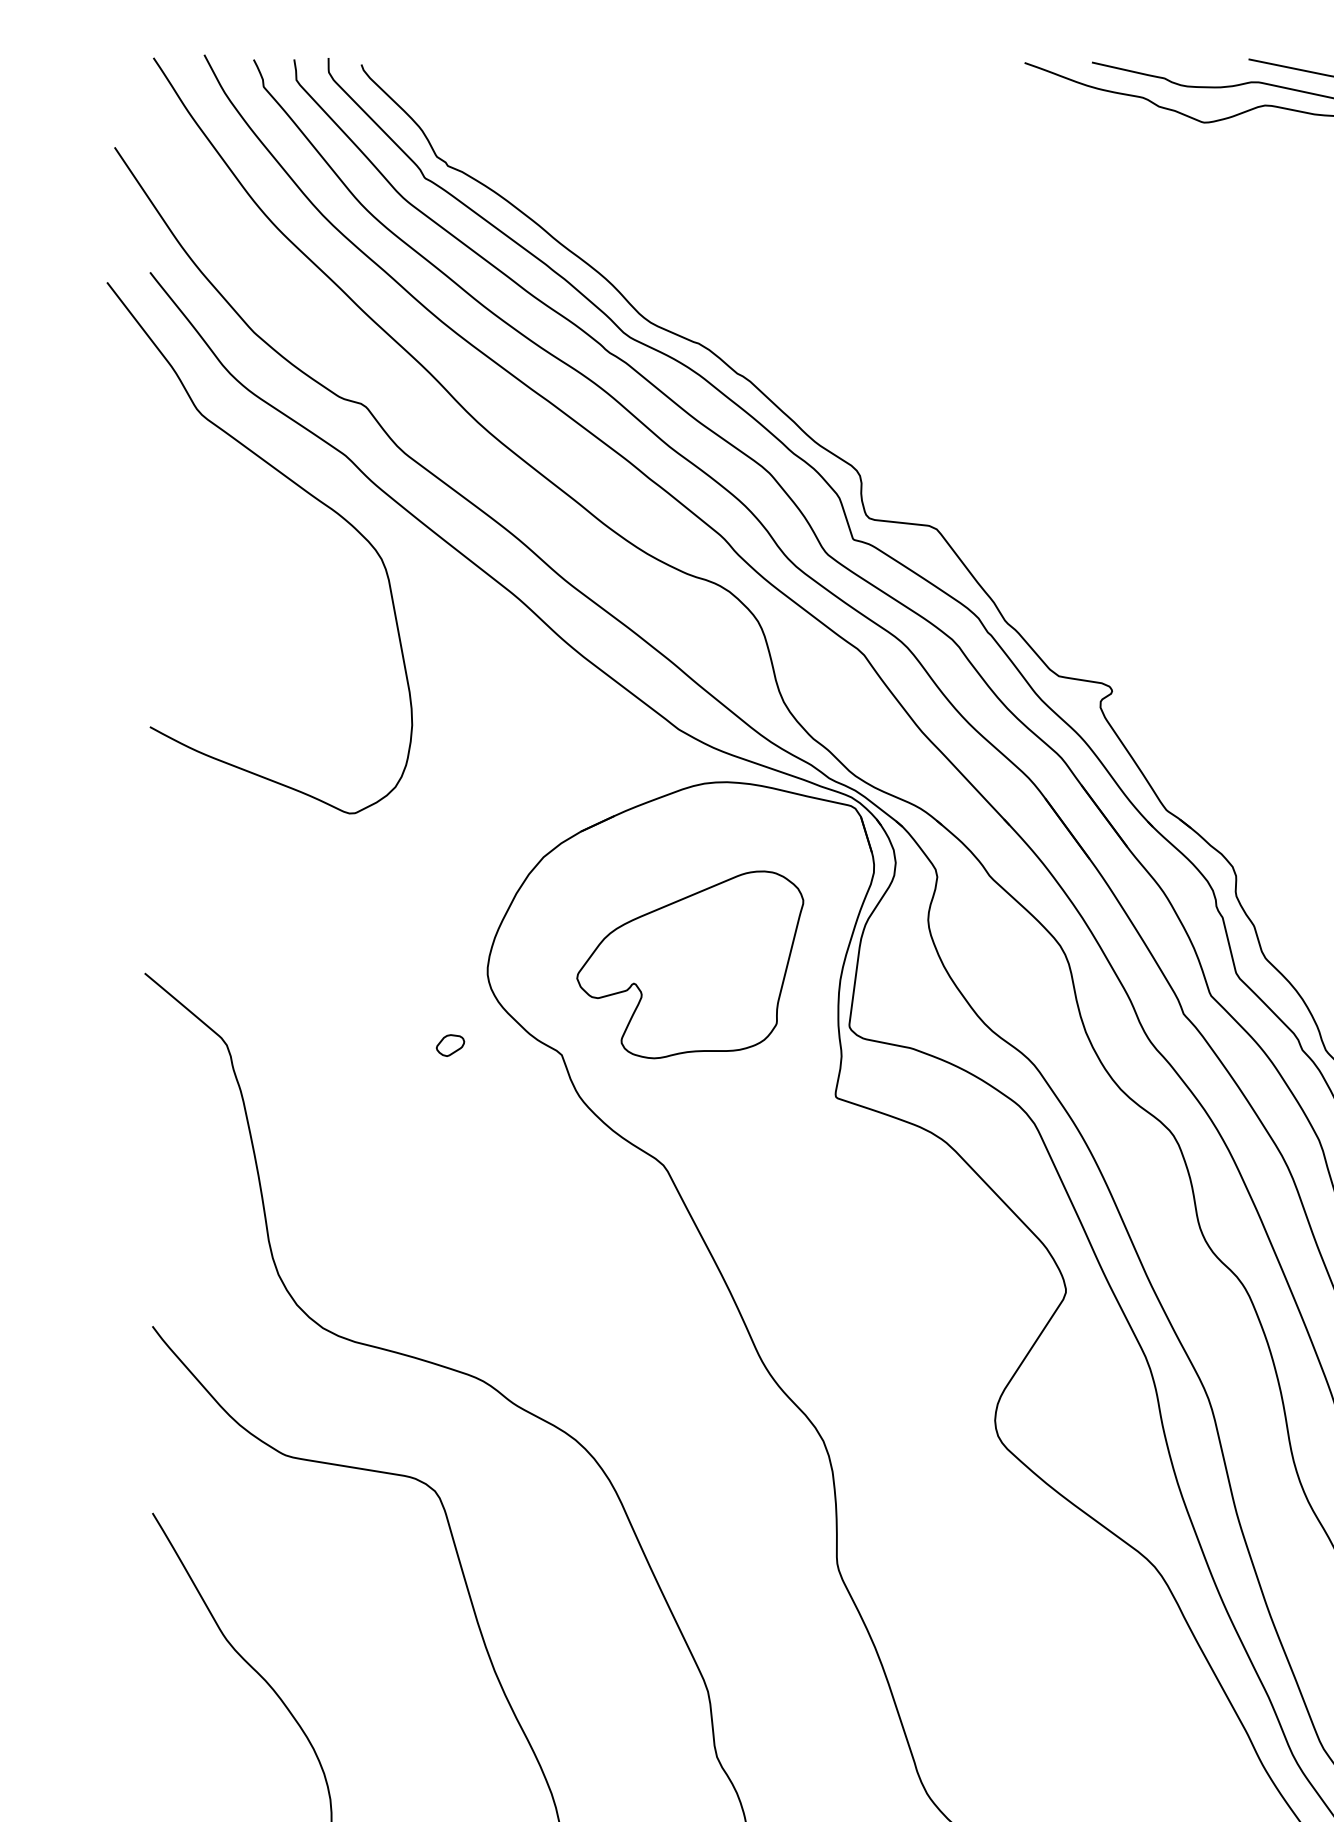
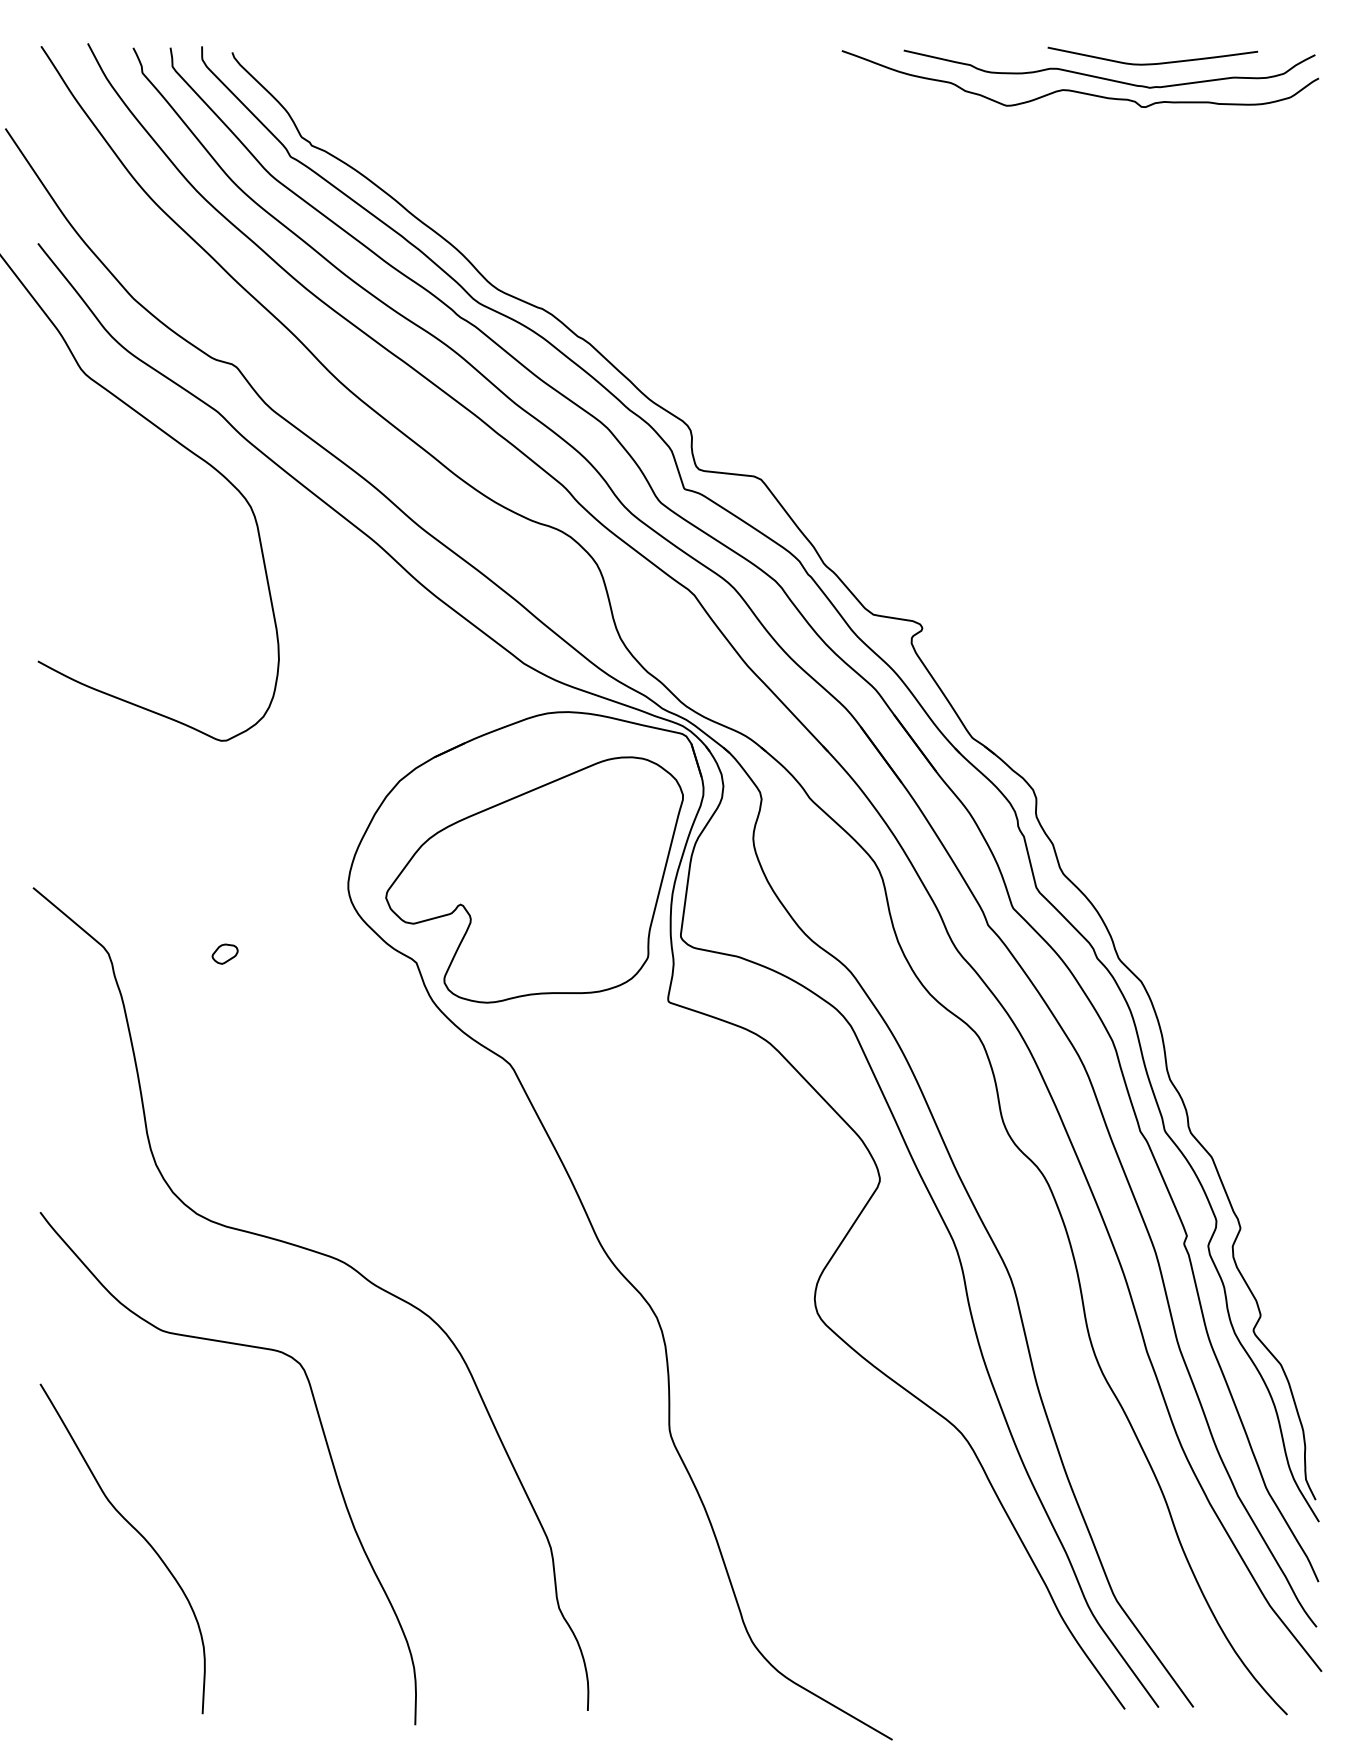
part: (690, 964) -> (534, 879), size x1.43
part: (449, 1044) -> (224, 953), moved

